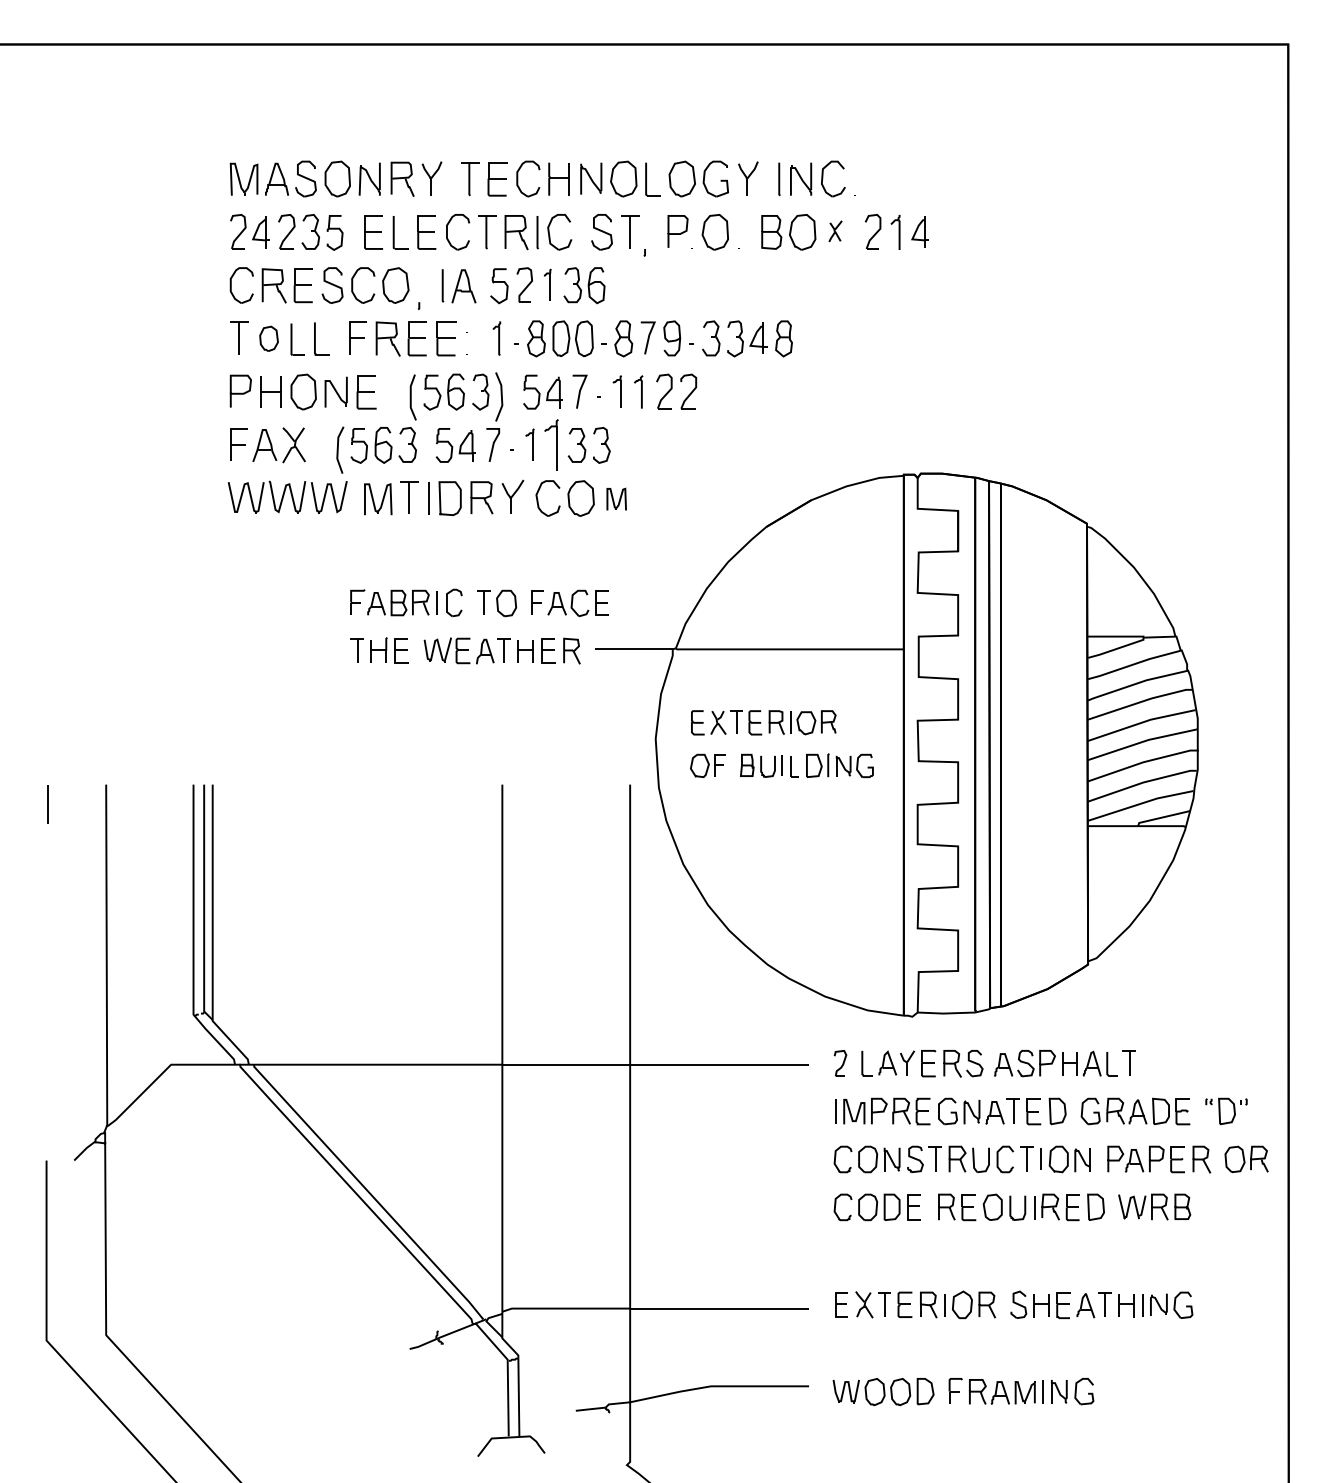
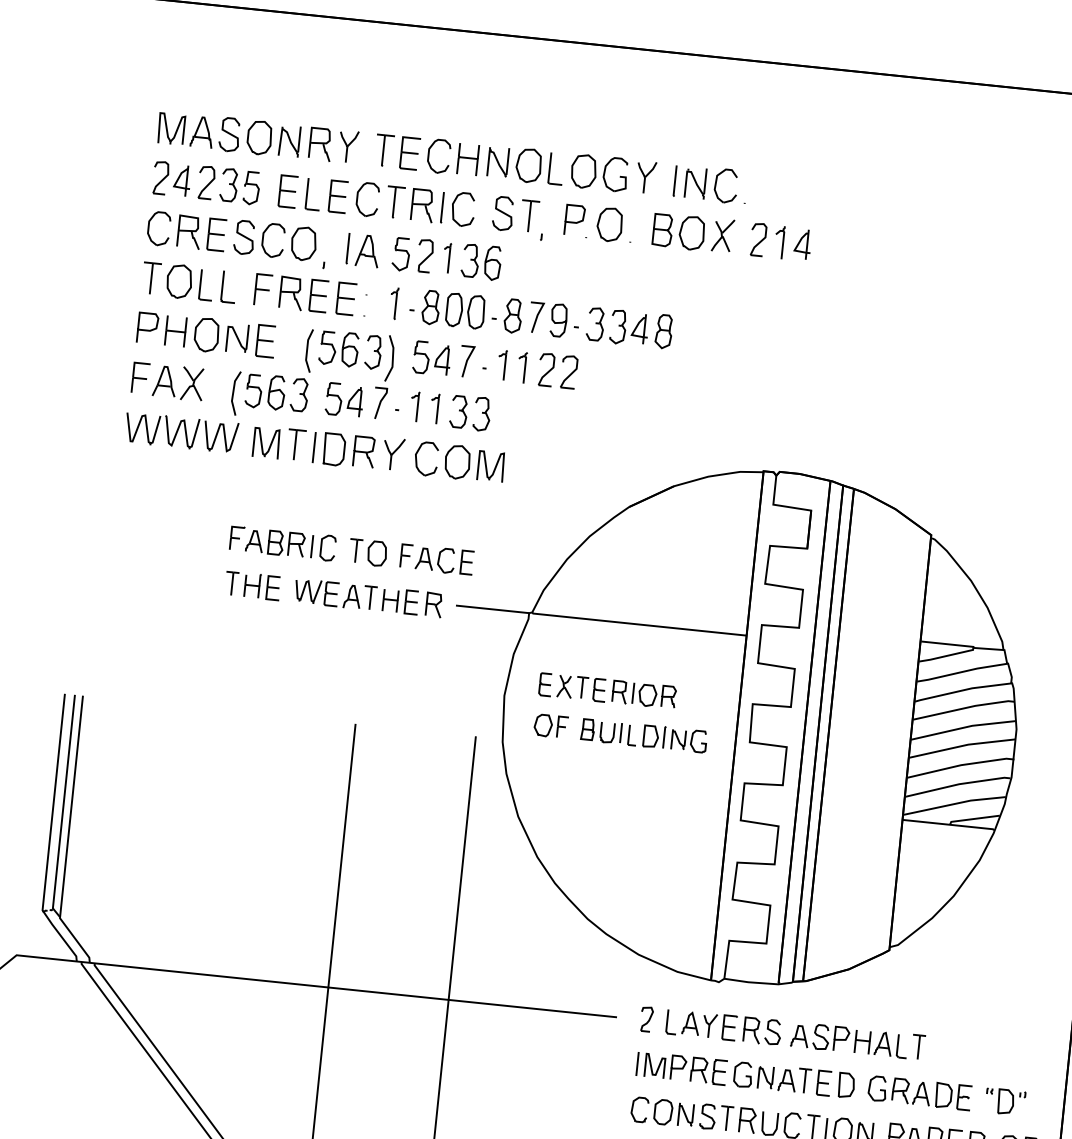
part: (835, 231) -> (722, 235), size x1.67
part: (268, 338) -> (178, 281), size x1.43
part: (550, 444) -> (434, 408), size x0.62
part: (616, 499) -> (490, 466), size x1.43

